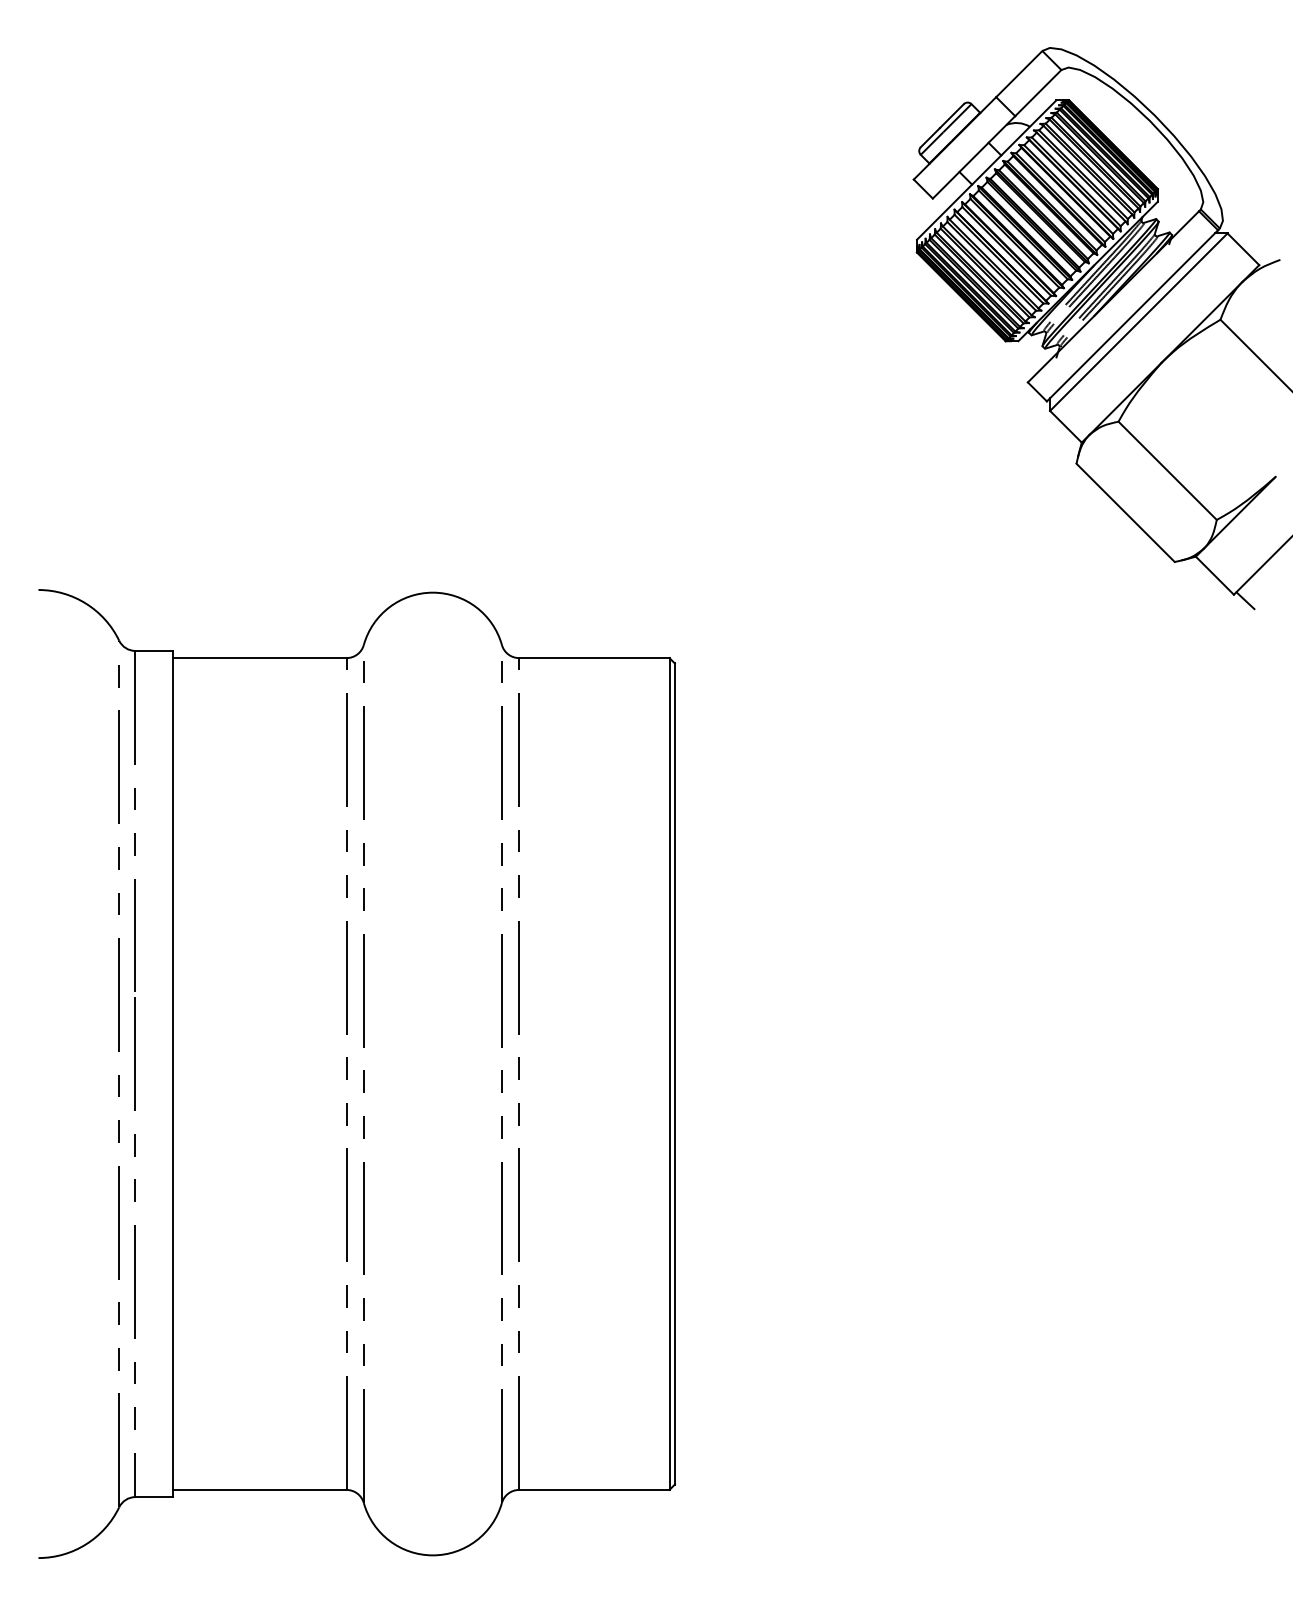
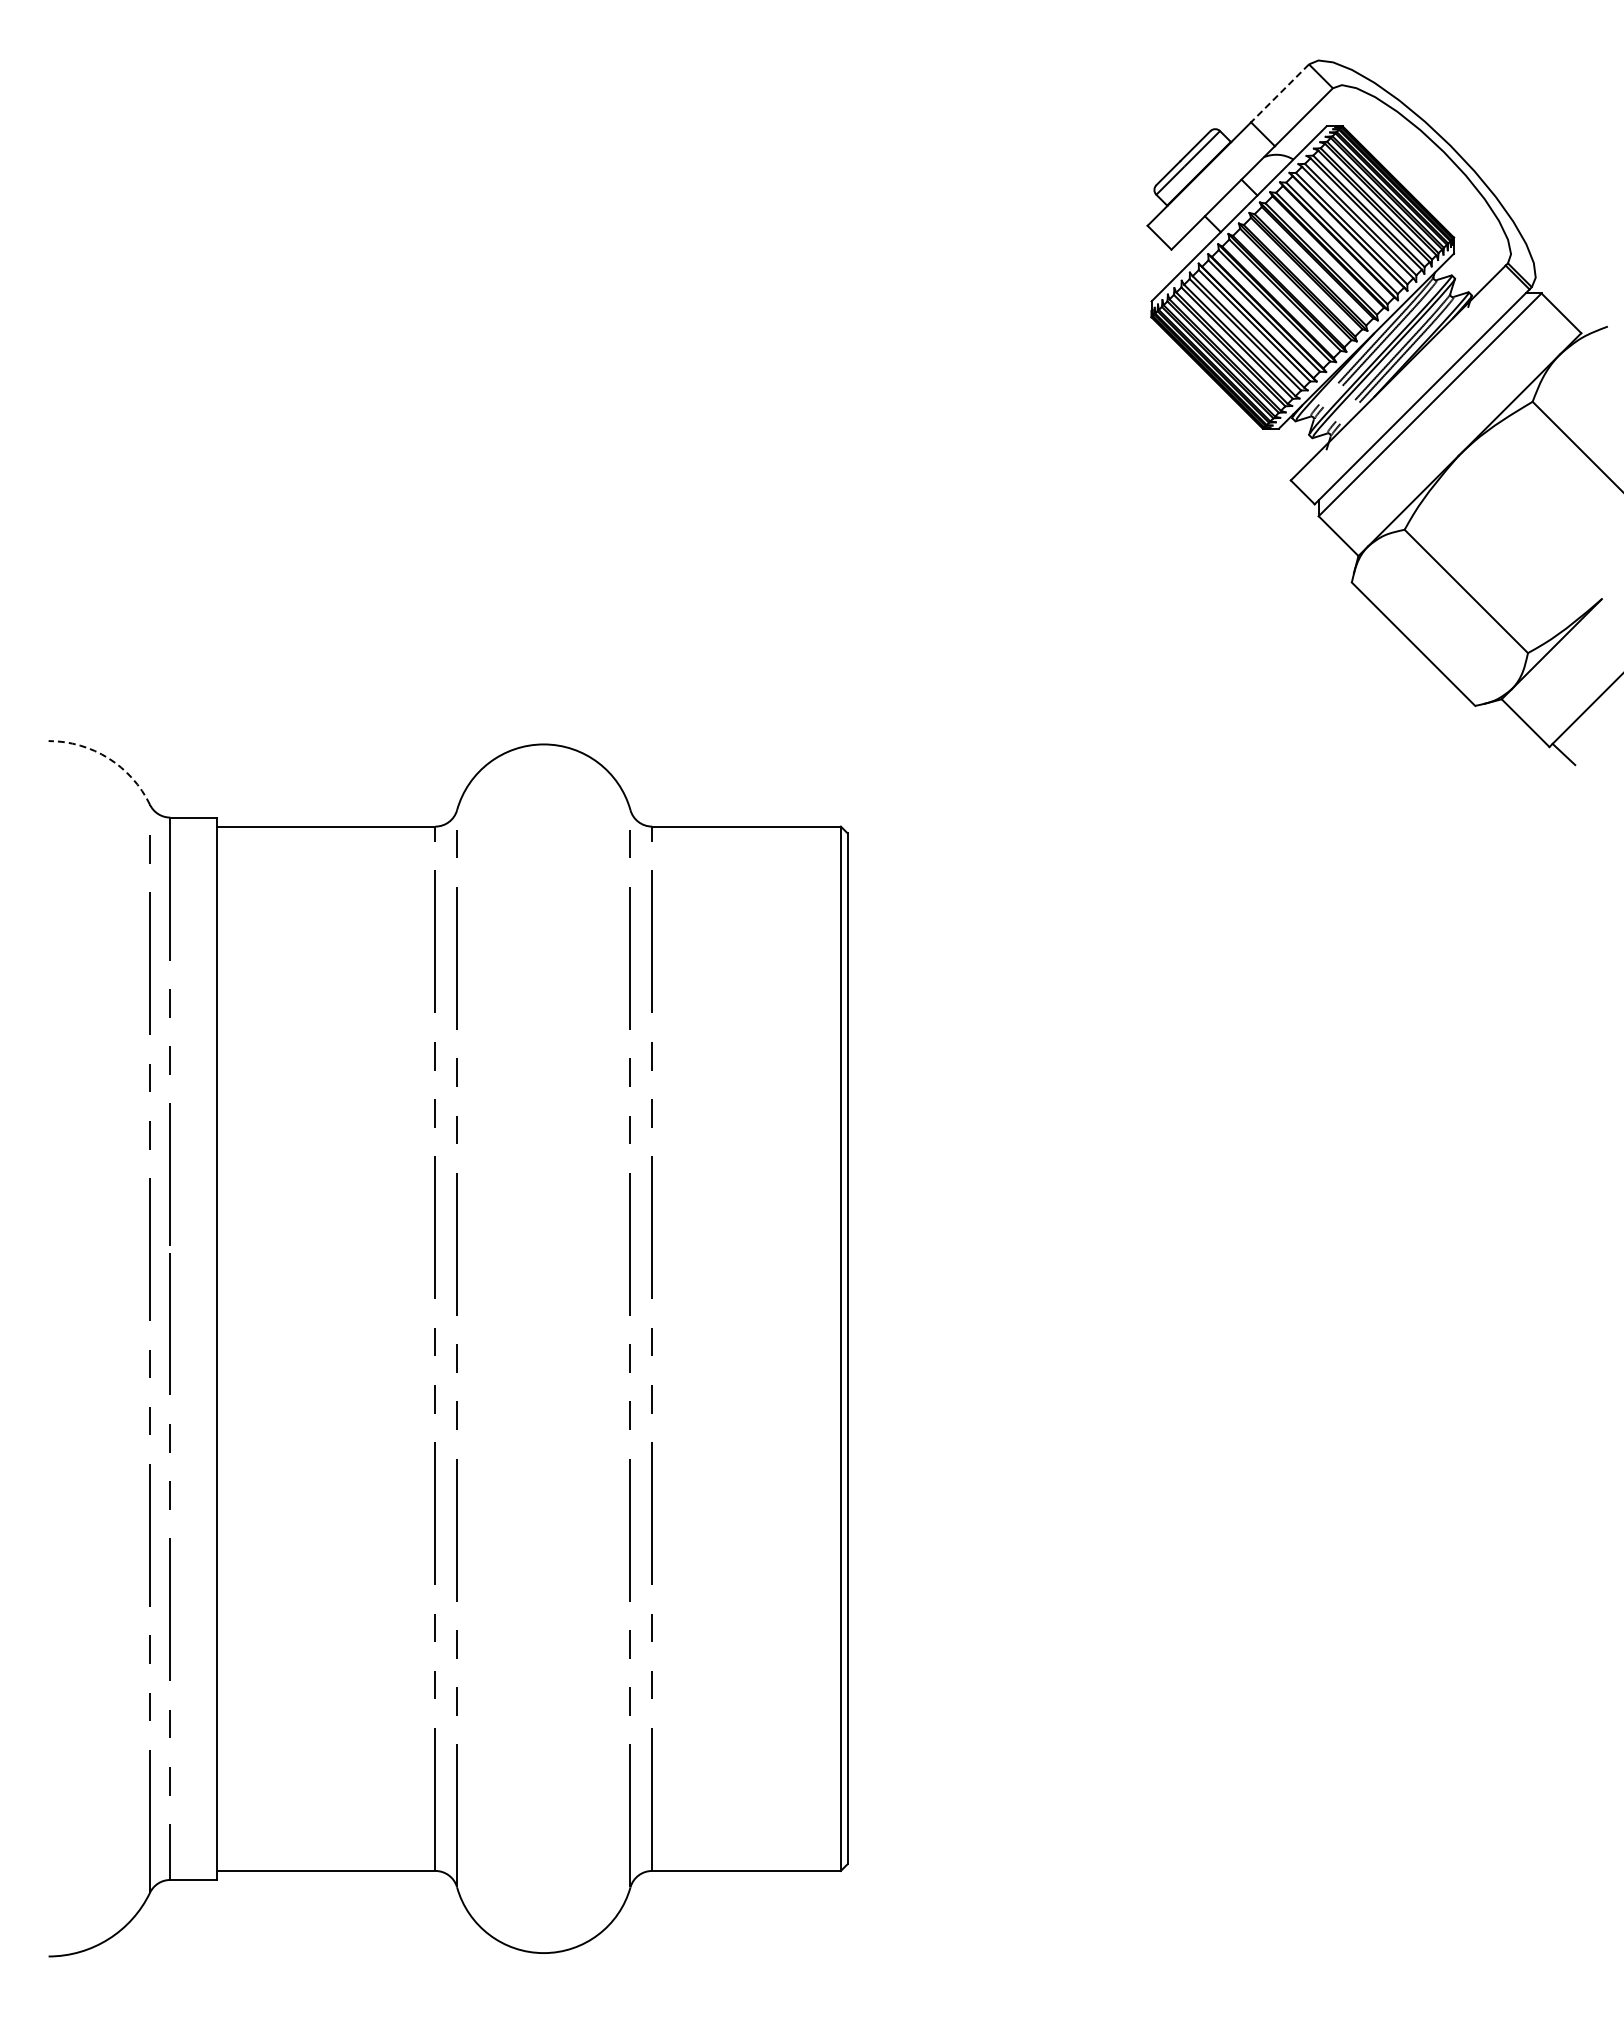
line: (1019, 74) -> (1280, 93), solid -> dashed
arc: (86, 603) -> (108, 758), solid -> dashed

